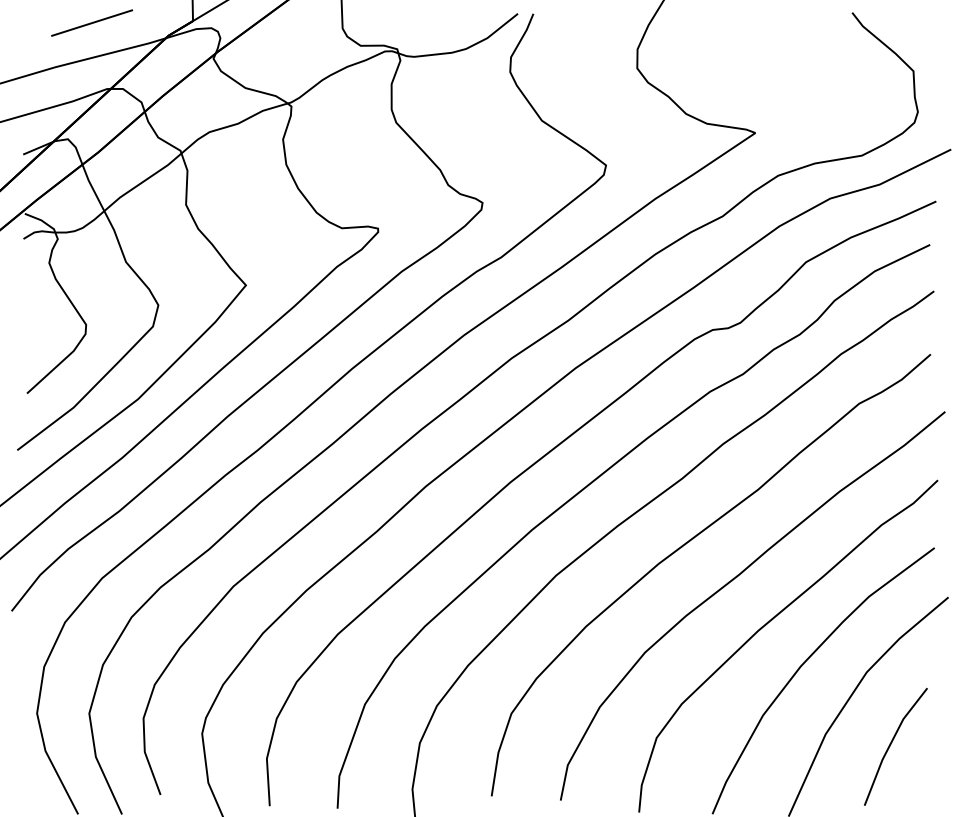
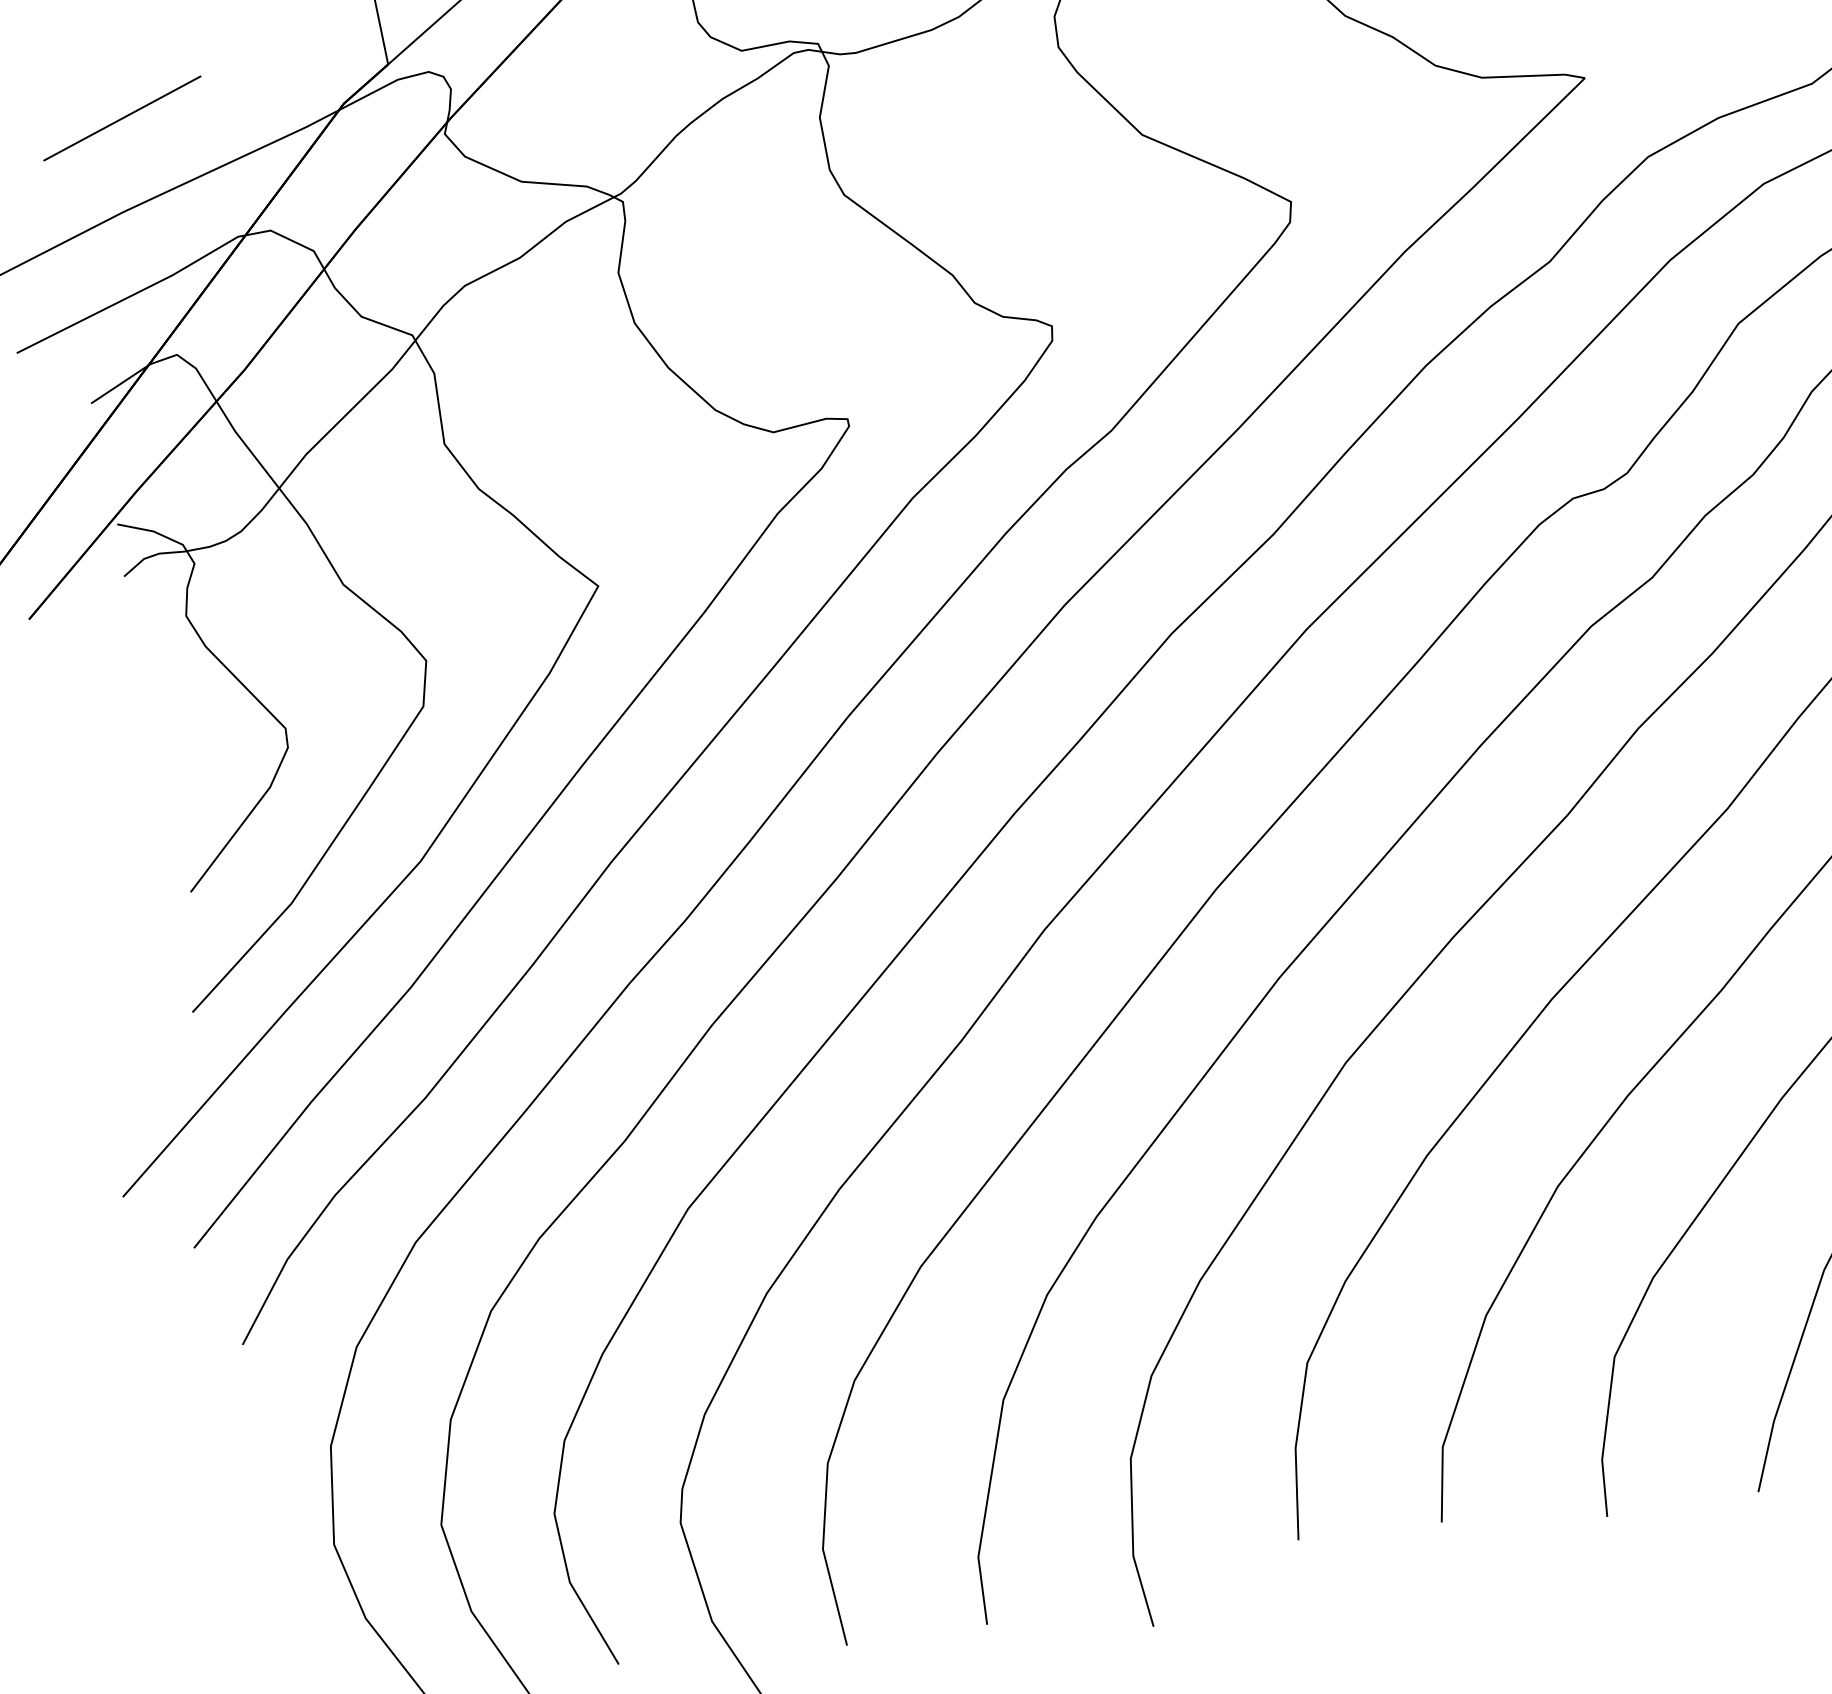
line: (91, 22) -> (120, 117), moved

